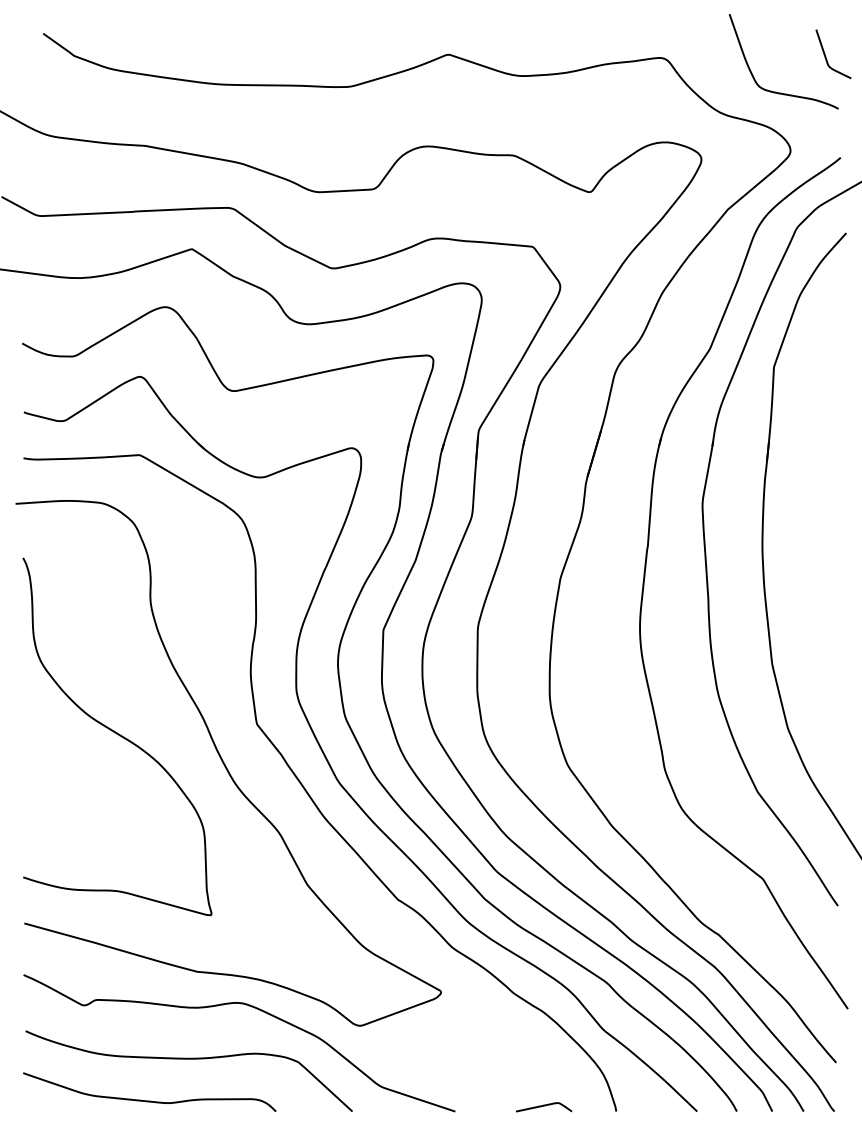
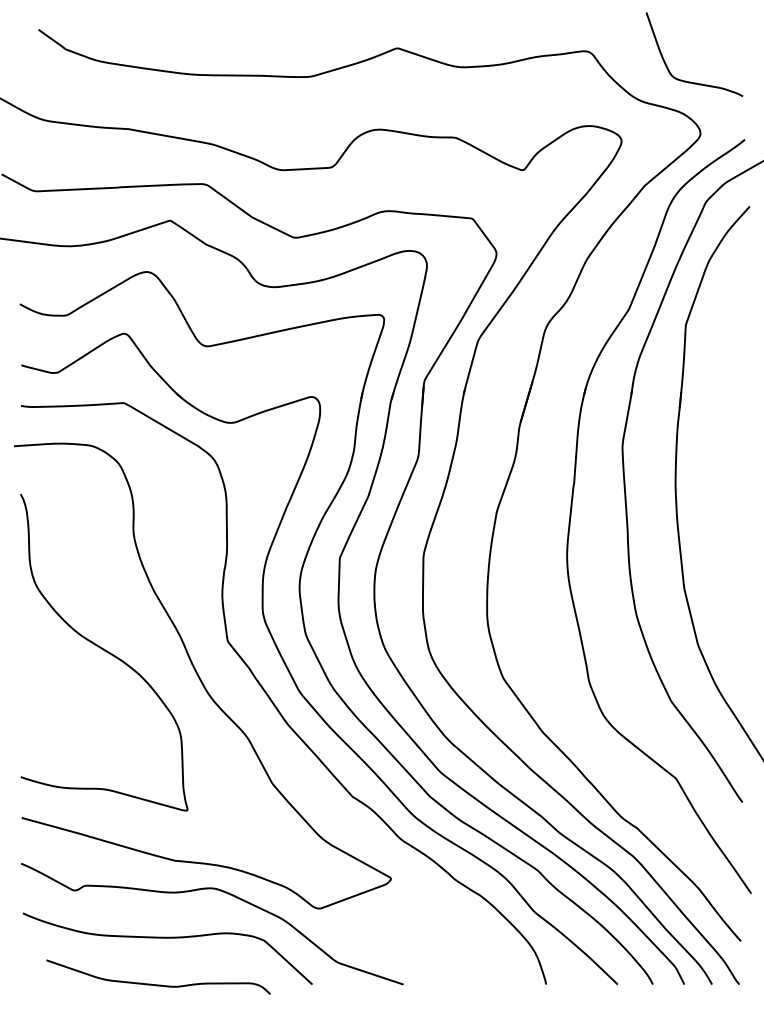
curve: (826, 56) -> (732, 49), removed
curve: (149, 1100) -> (158, 984), moved
curve: (544, 1106) -> (482, 980), removed

